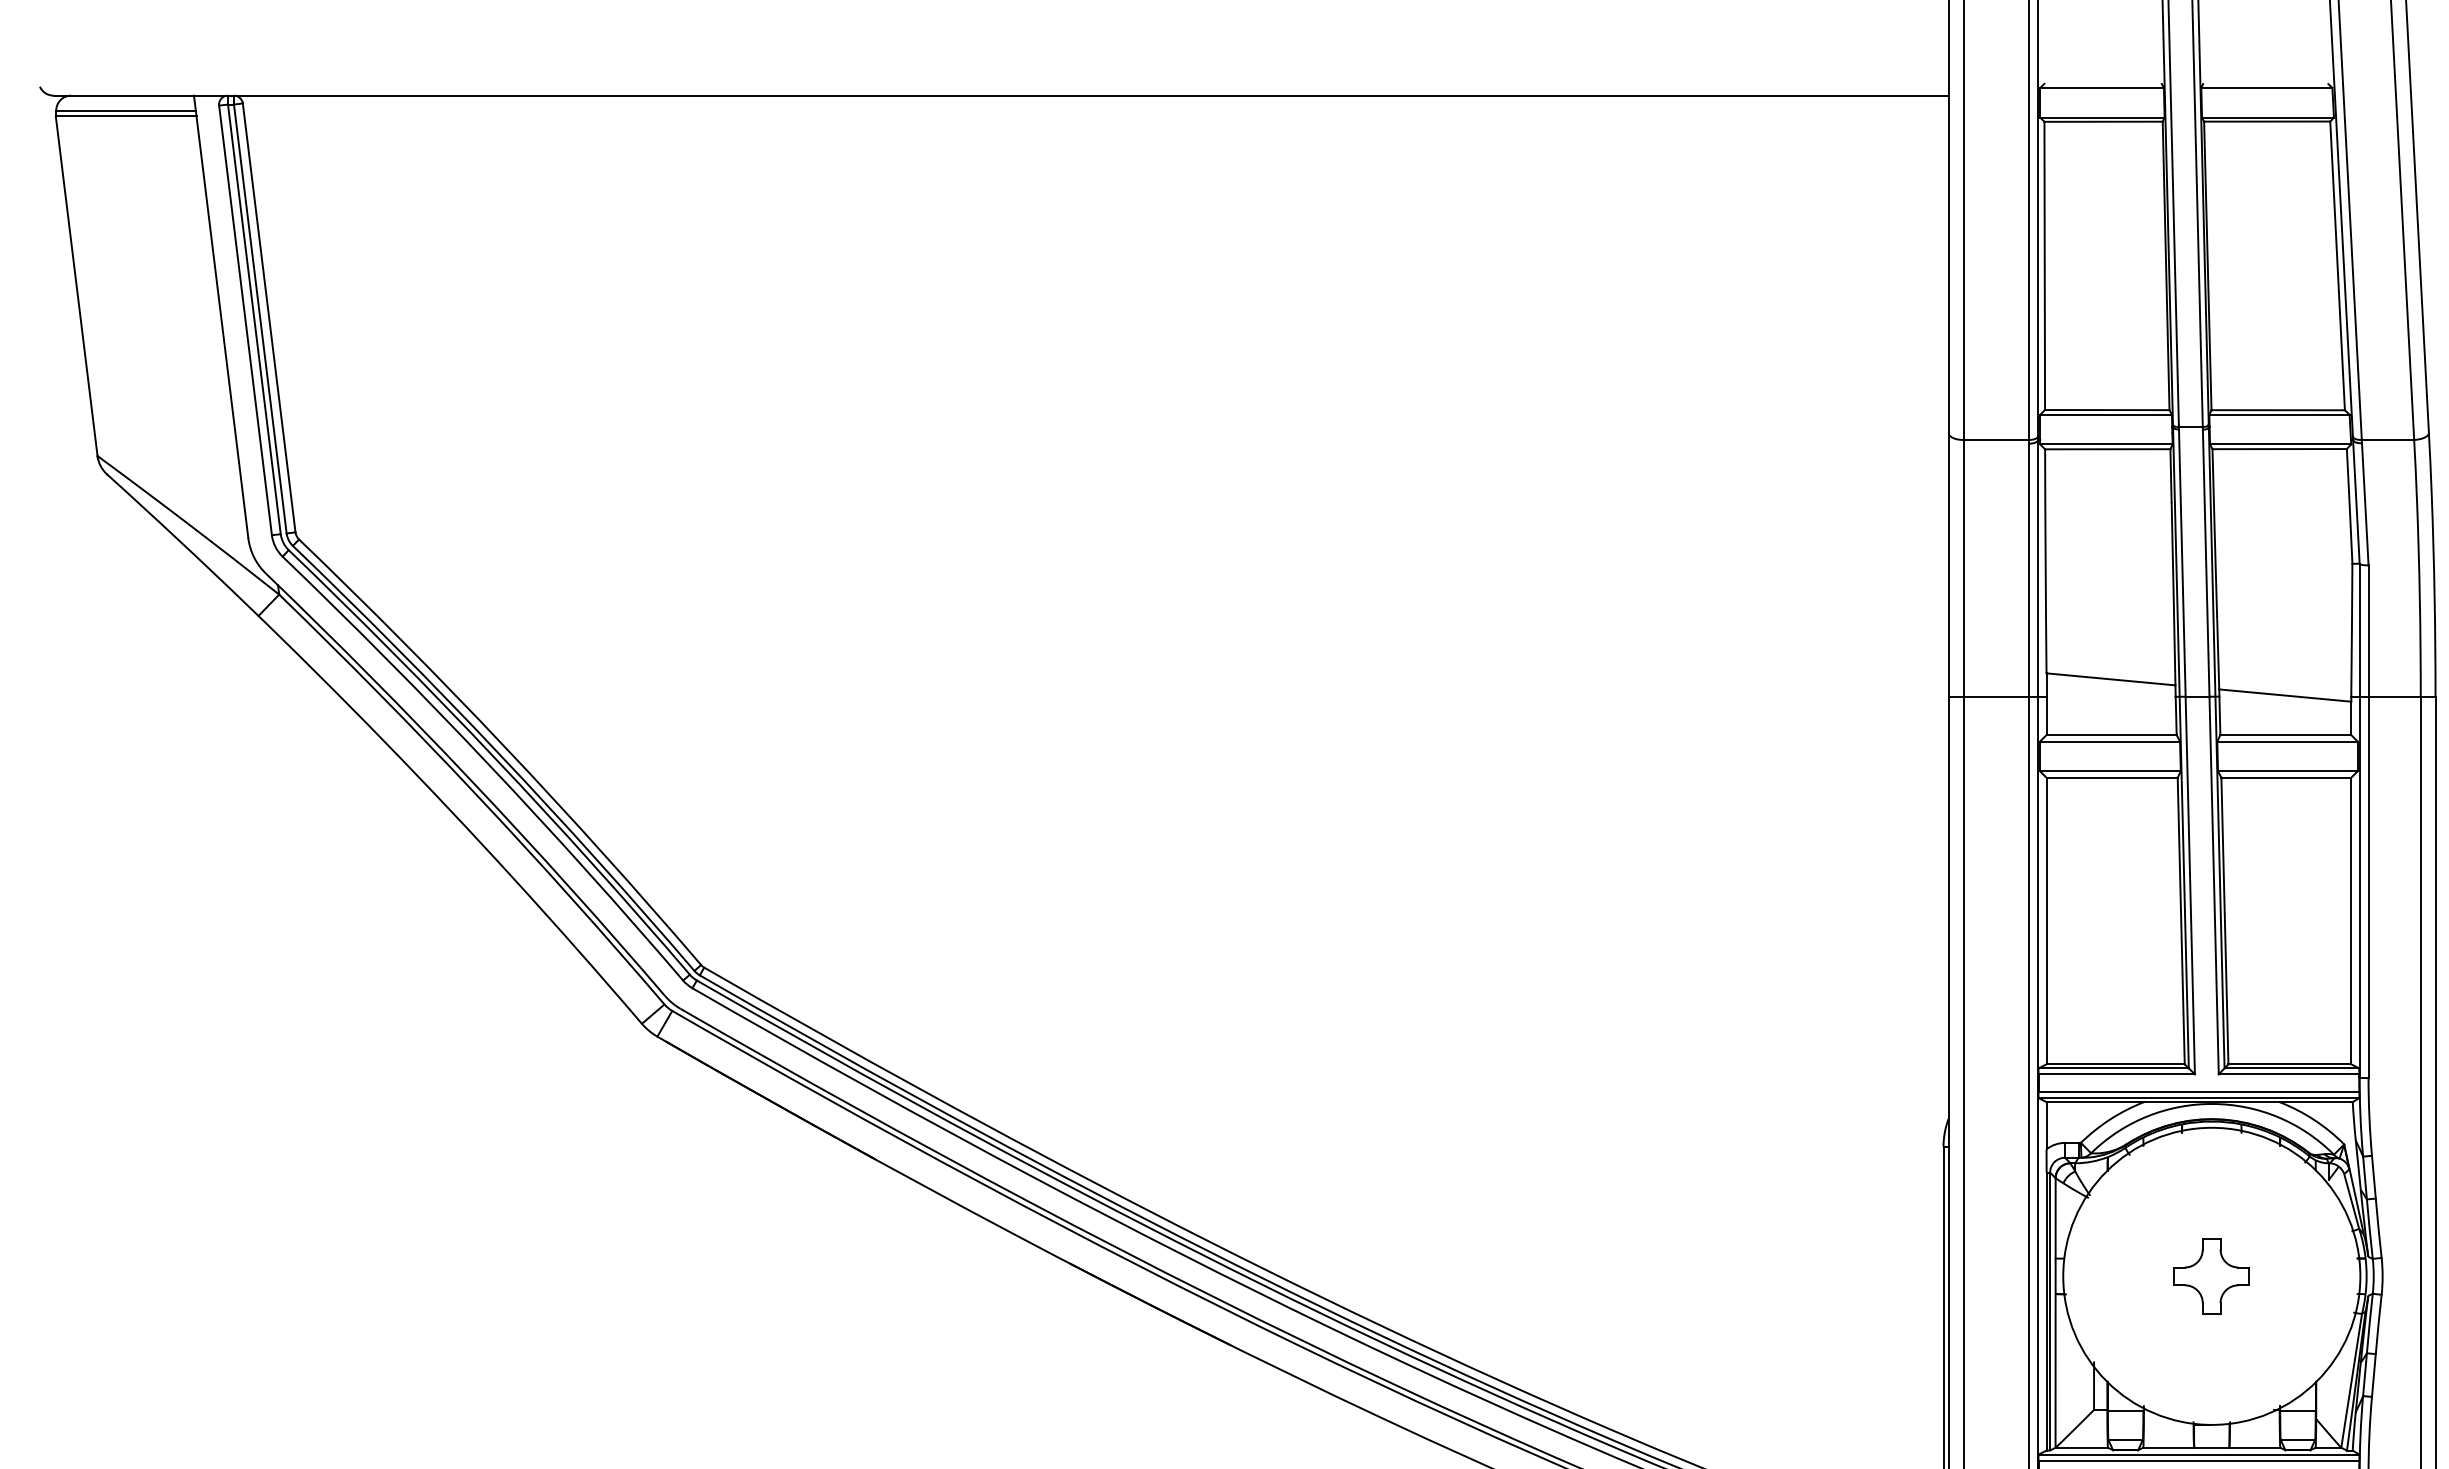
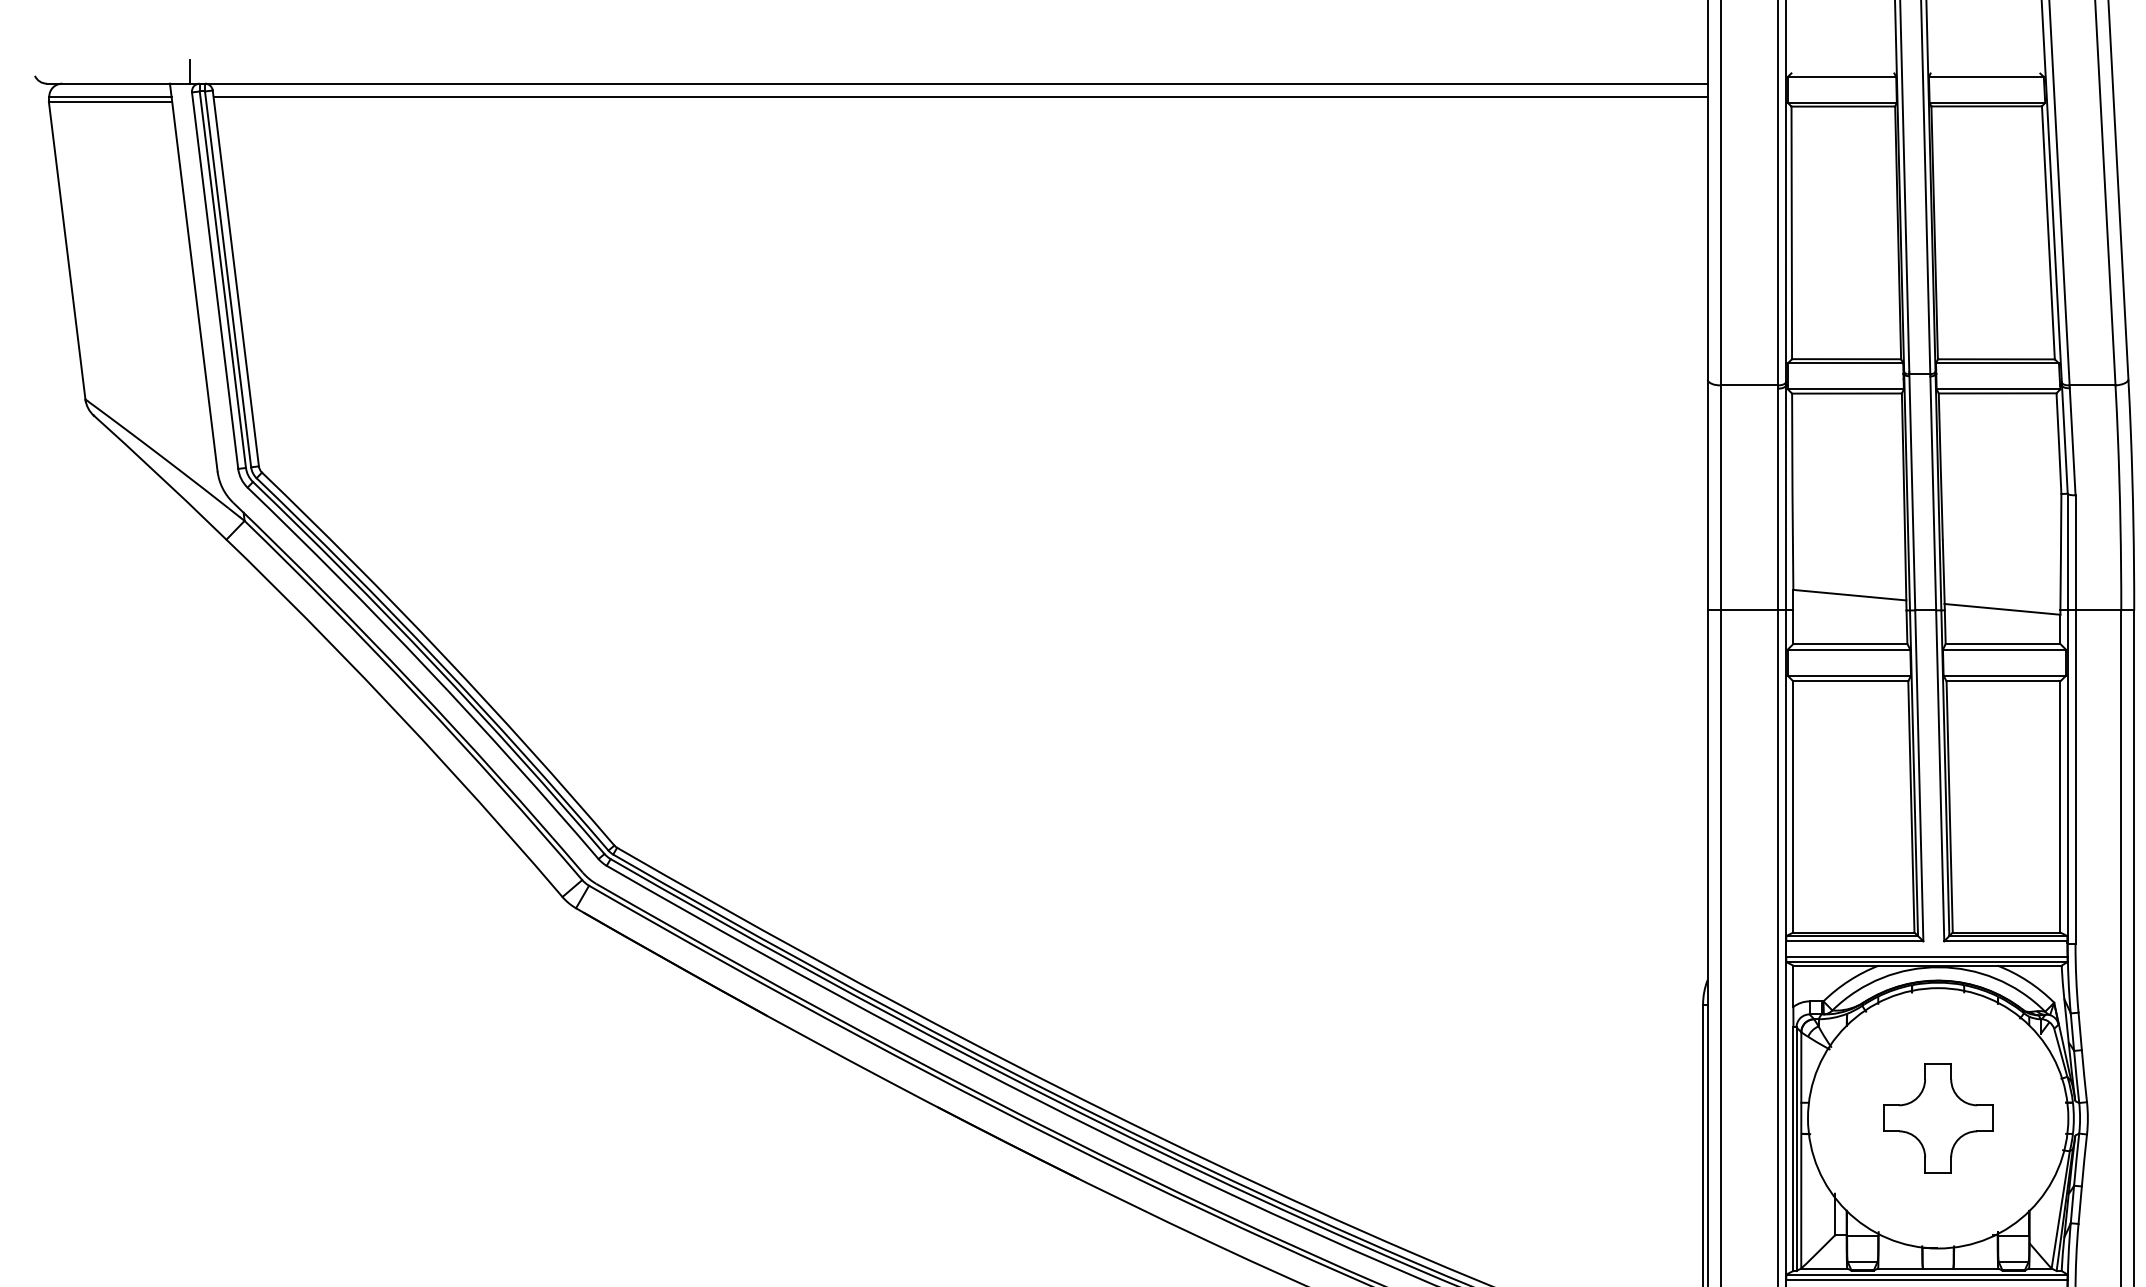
line: (216, 81) -> (189, 71), added
line: (1095, 110) -> (959, 96), added
part: (2211, 1276) -> (1937, 1118), size x1.67

